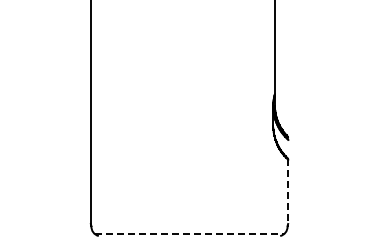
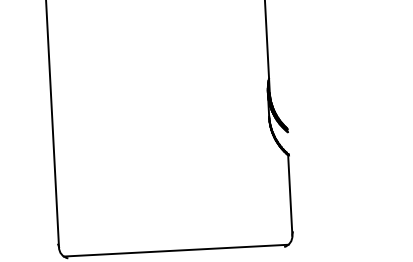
line: (287, 193) -> (290, 196), dashed -> solid
line: (189, 234) -> (176, 250), dashed -> solid

